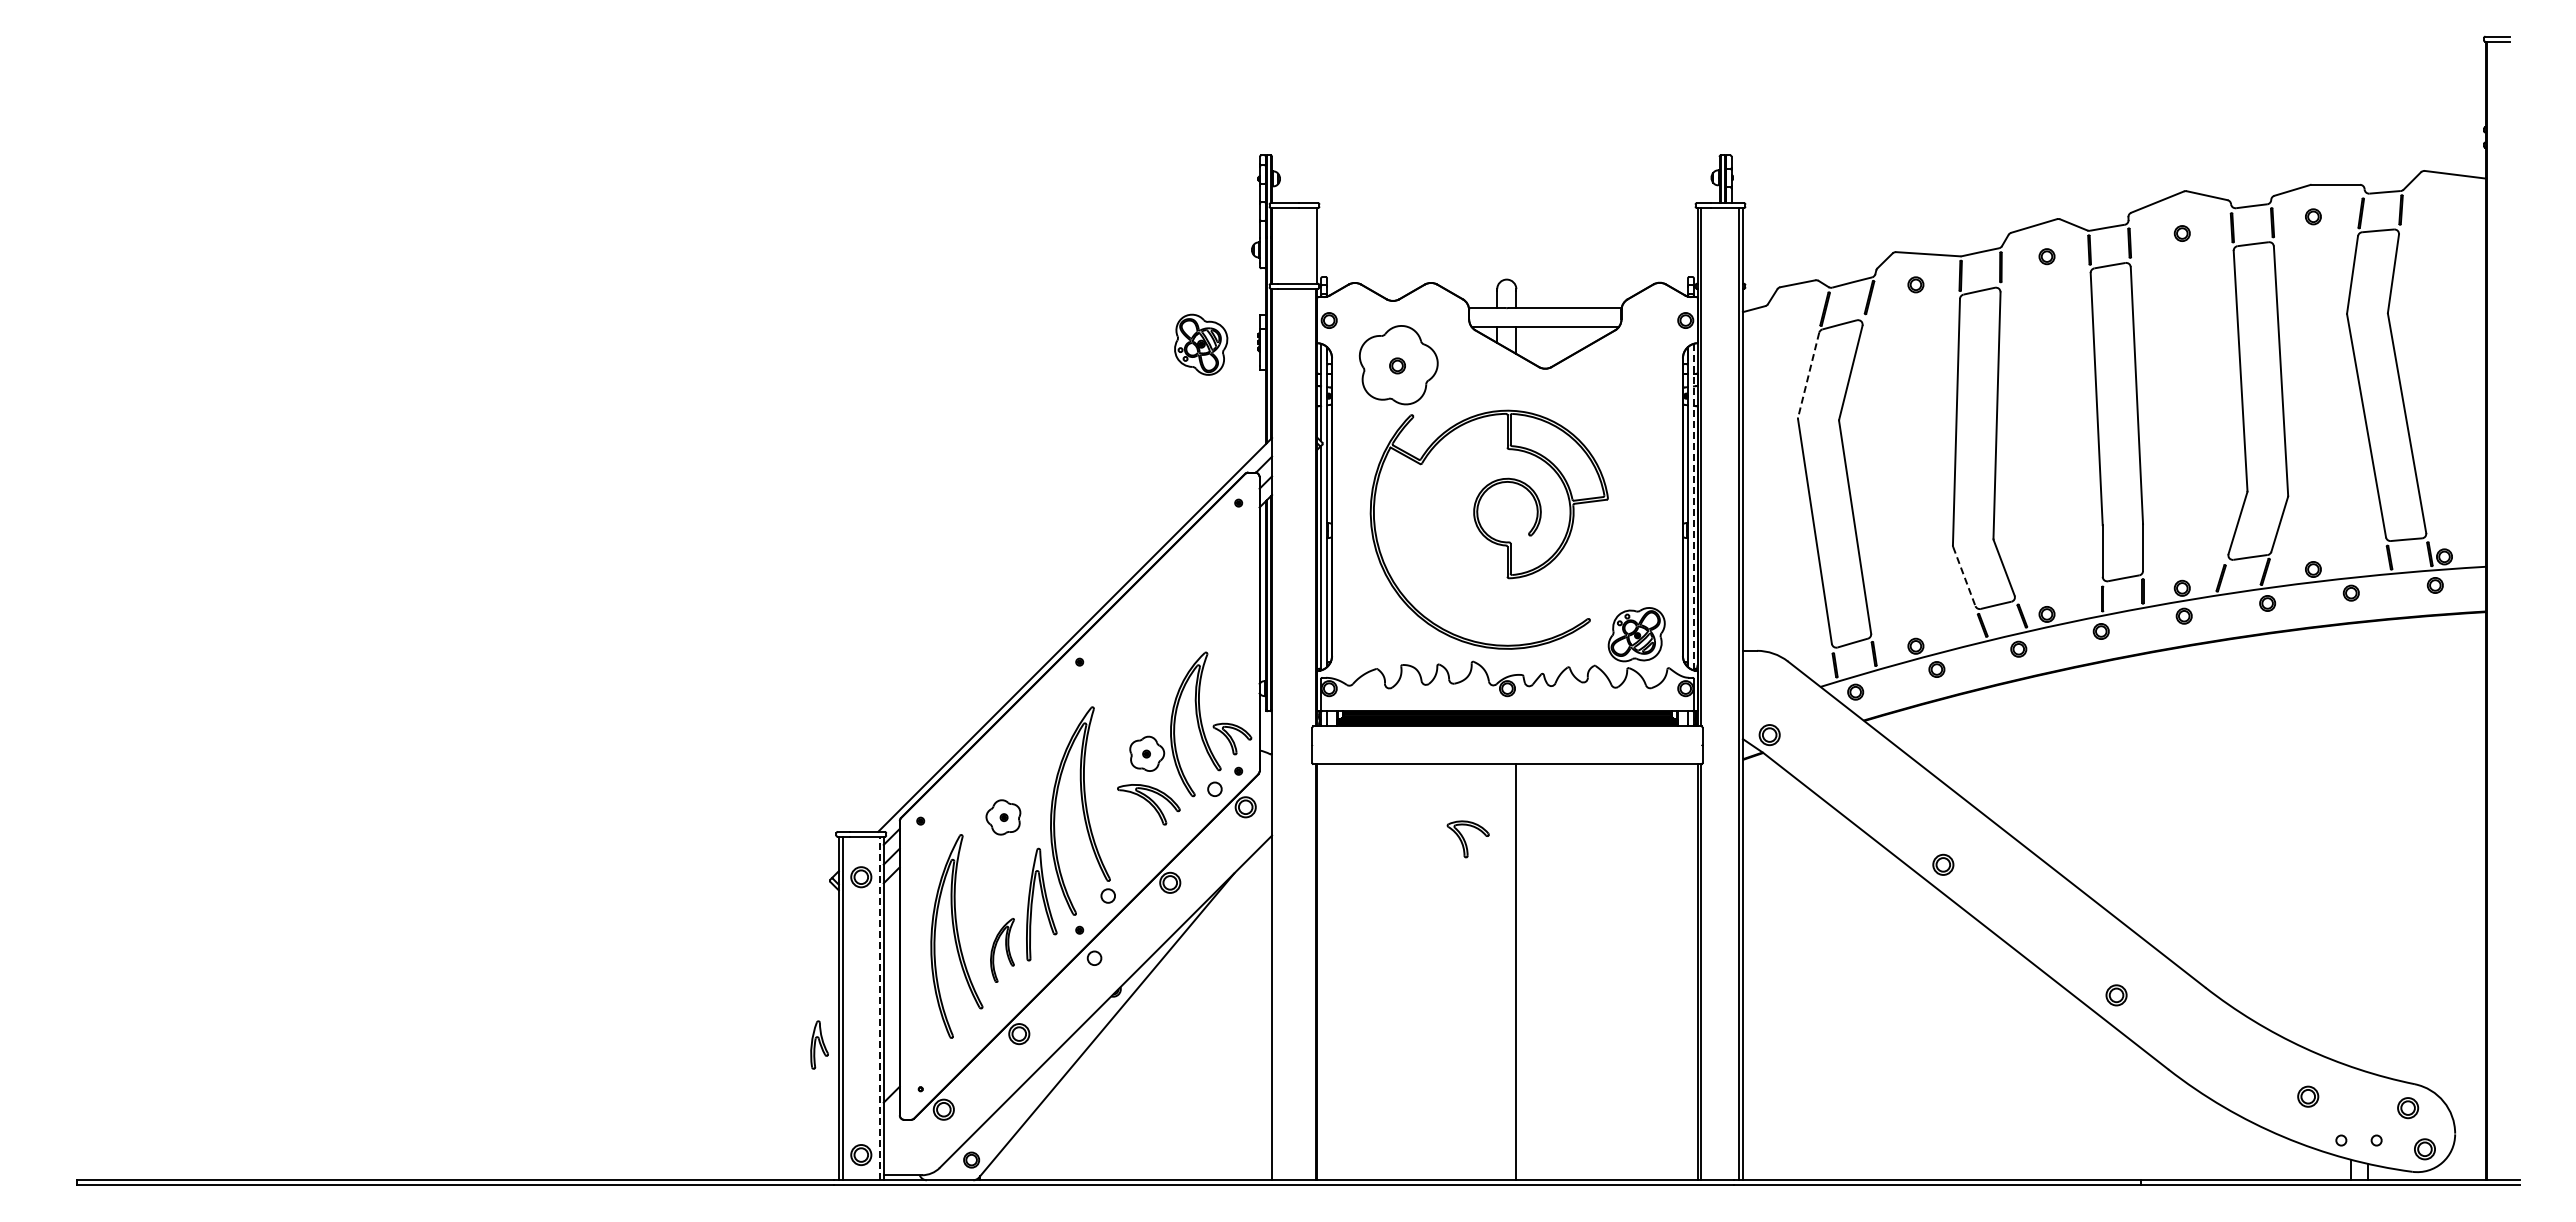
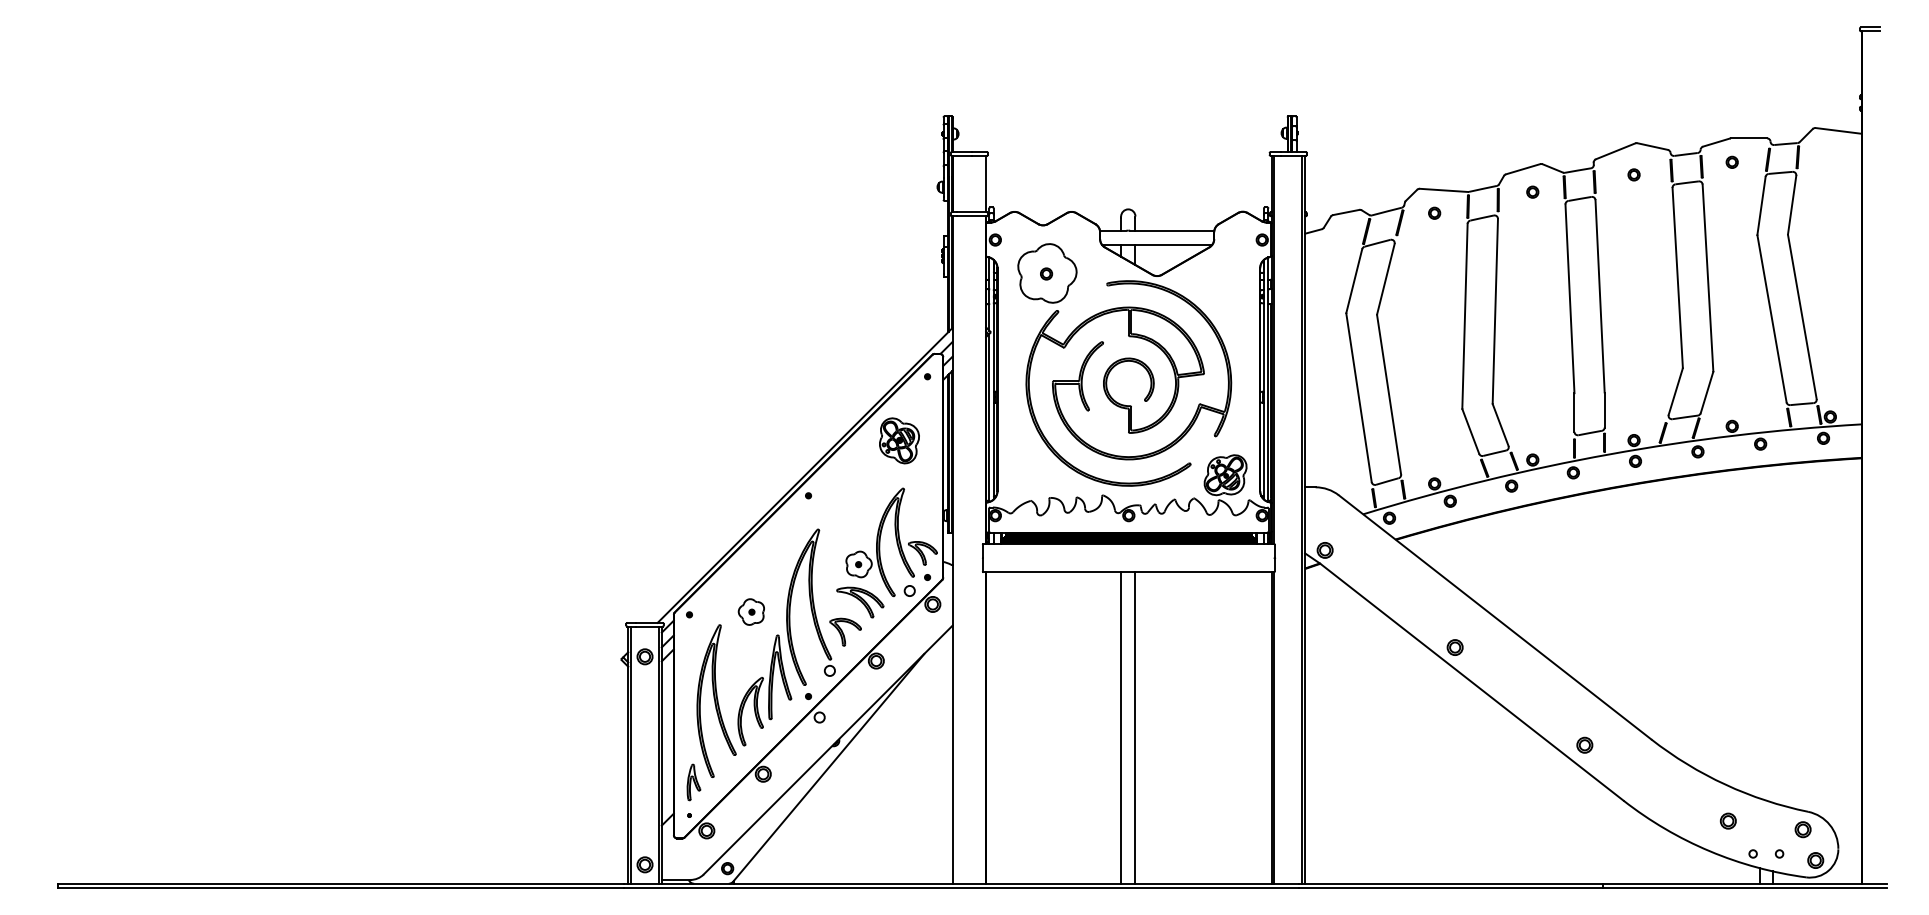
part: (1201, 344) -> (899, 440), moved
line: (1808, 375) -> (1354, 281), dashed -> solid
part: (1473, 460) -> (1103, 344), added
line: (1693, 506) -> (1268, 379), dashed -> solid
line: (1964, 576) -> (1470, 431), dashed -> solid
part: (1467, 839) -> (845, 632), moved
part: (1002, 950) -> (750, 711), size x1.43
line: (1497, 972) -> (1121, 728), added
line: (879, 1008) -> (658, 755), dashed -> solid
part: (819, 1044) -> (693, 782), moved

